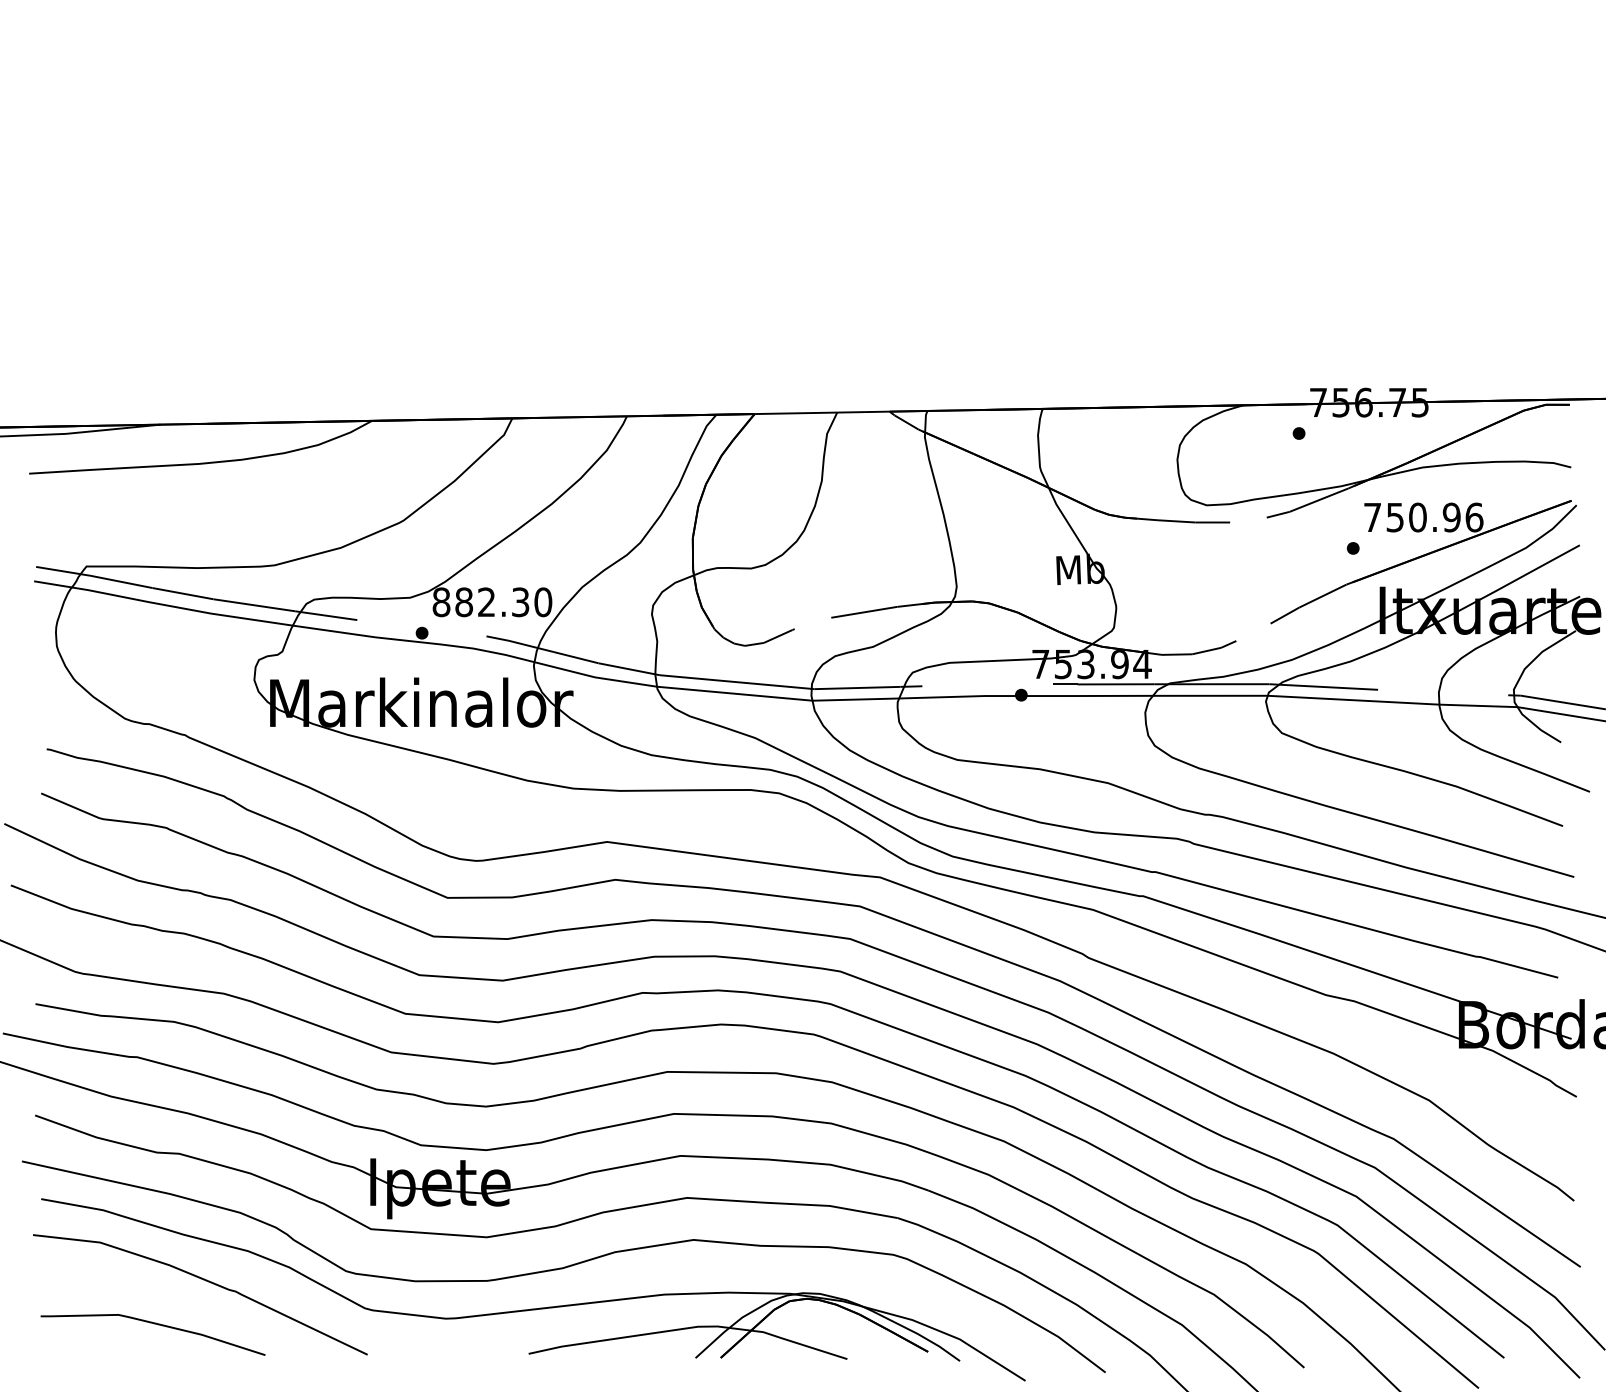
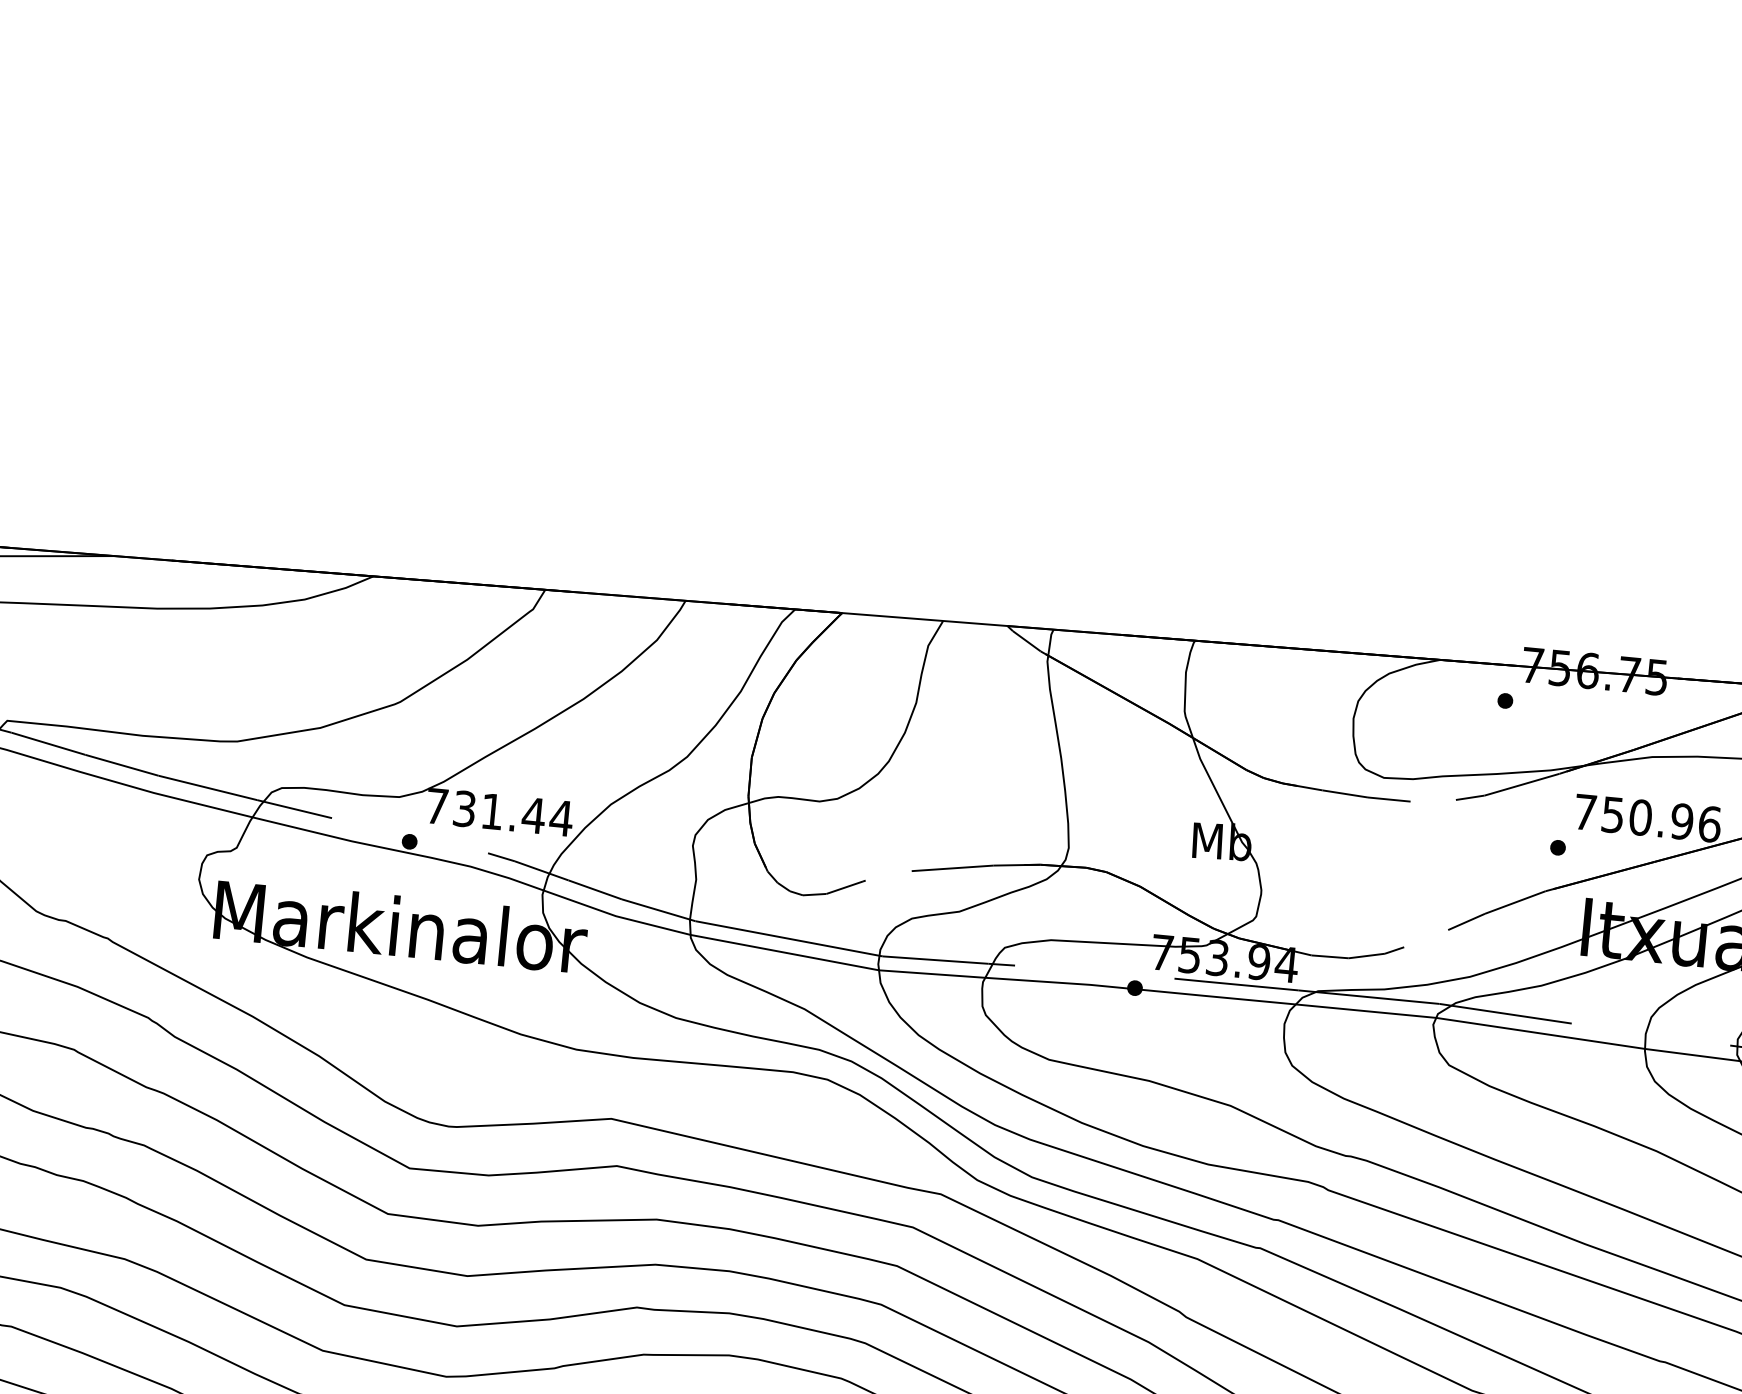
text: (492, 602) -> (499, 812), 882.30 -> 731.44

